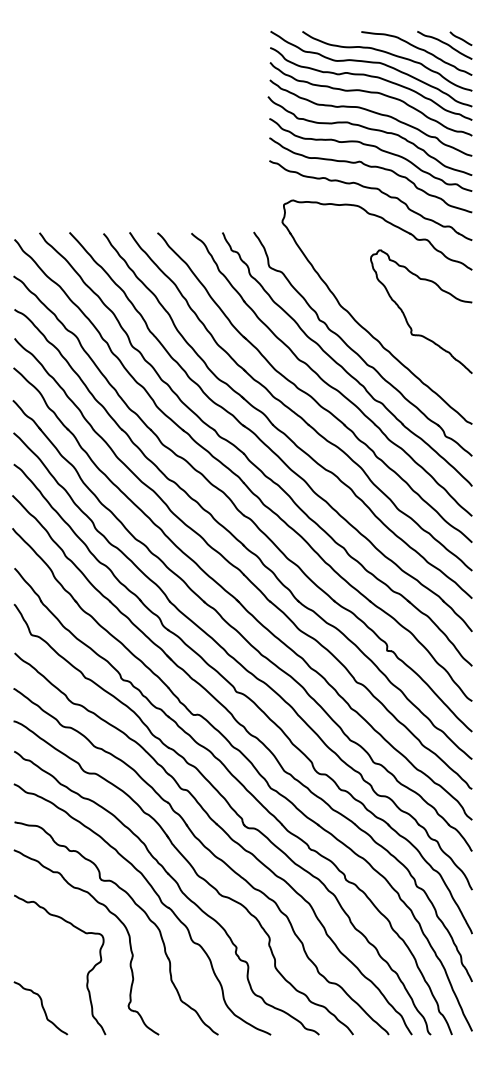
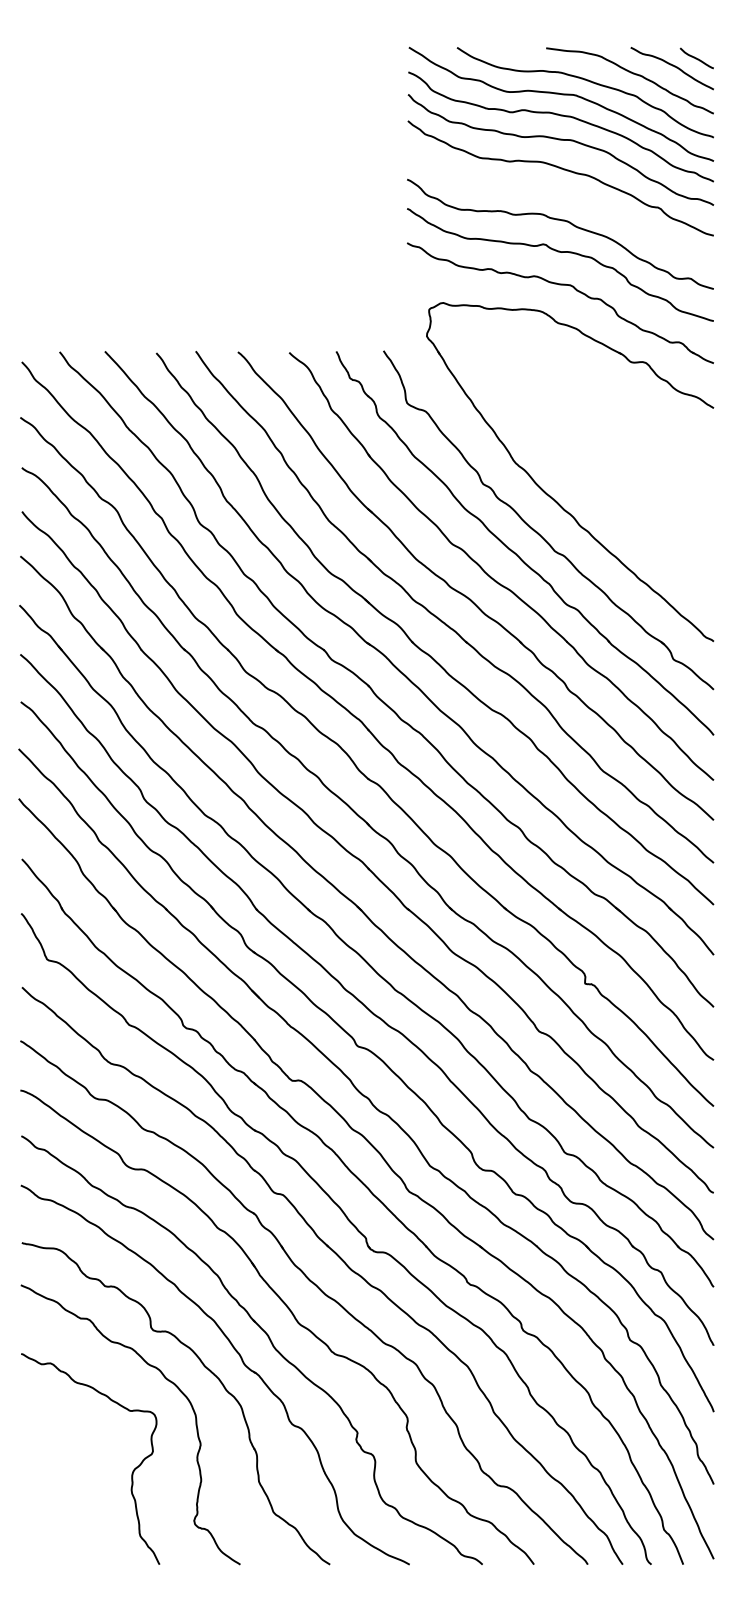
curve: (371, 130) -> (561, 197), removed
curve: (406, 317) -> (614, 479), removed
curve: (42, 1008) -> (64, 1524), removed

